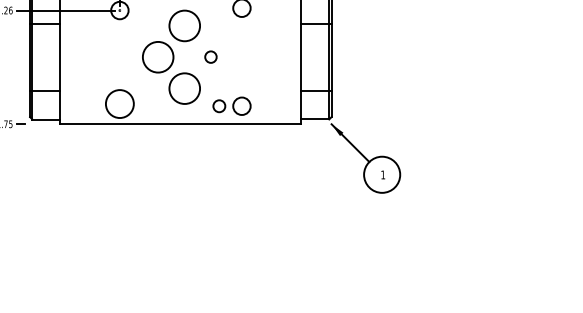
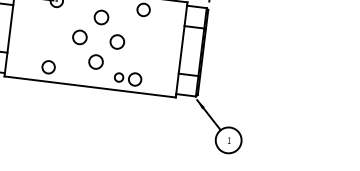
circle: (184, 25) -> (101, 17), size x0.62
circle: (157, 56) -> (79, 36), size x0.62
circle: (210, 56) -> (117, 41), size x1.67
circle: (184, 88) -> (95, 61), size x0.62
circle: (119, 103) -> (48, 66), size x0.62

